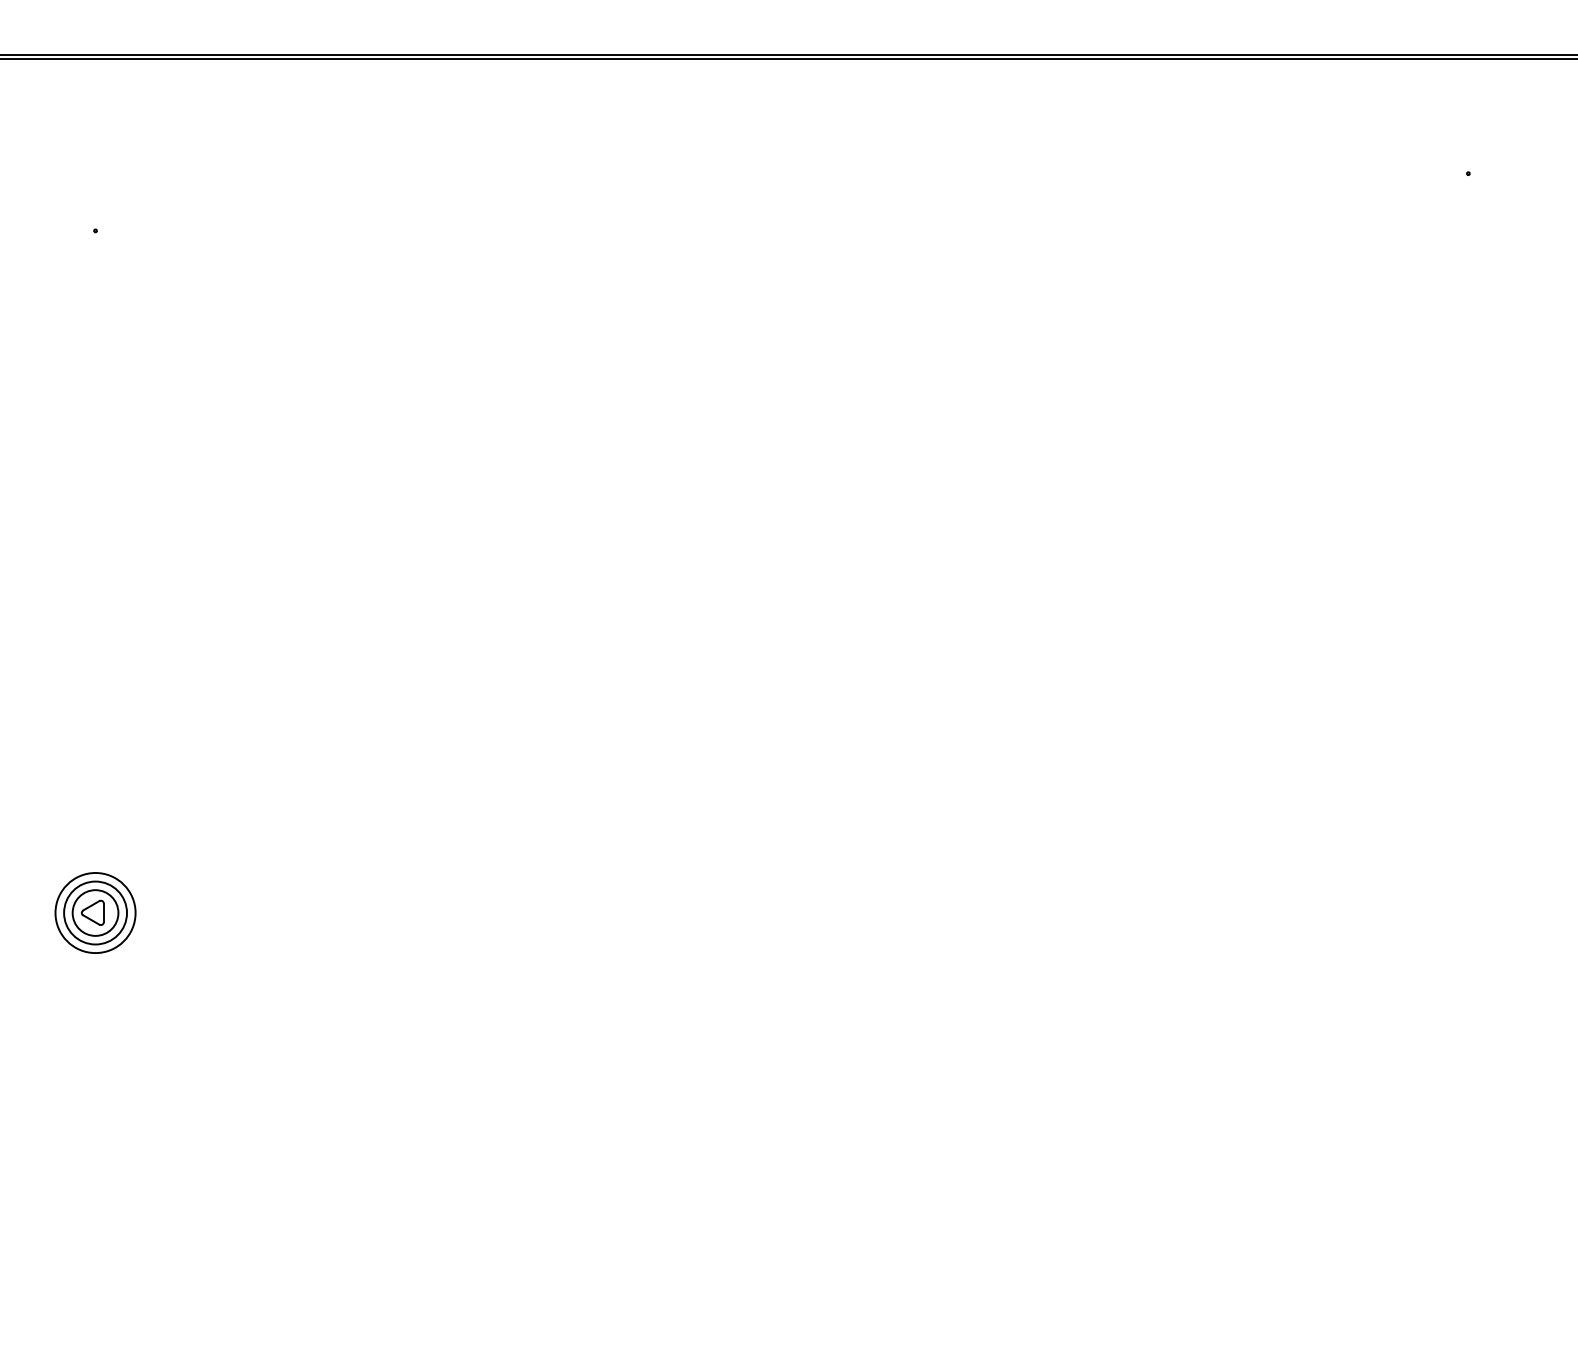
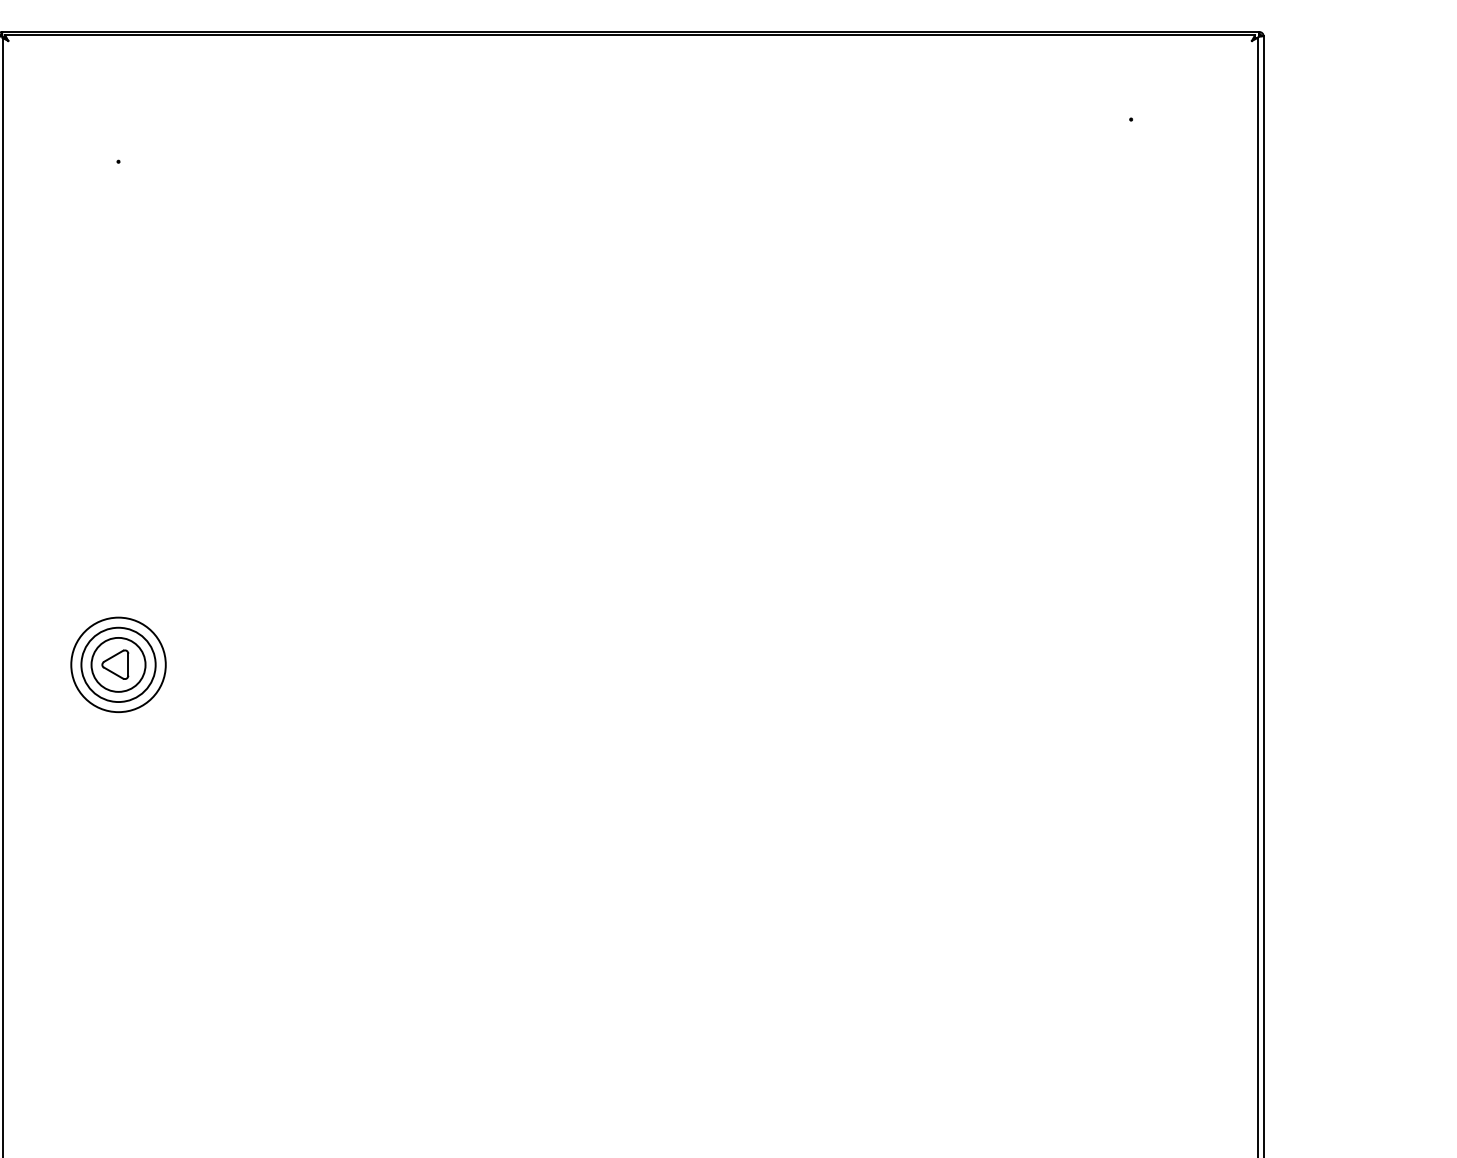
part: (95, 912) -> (118, 664), size x1.6

